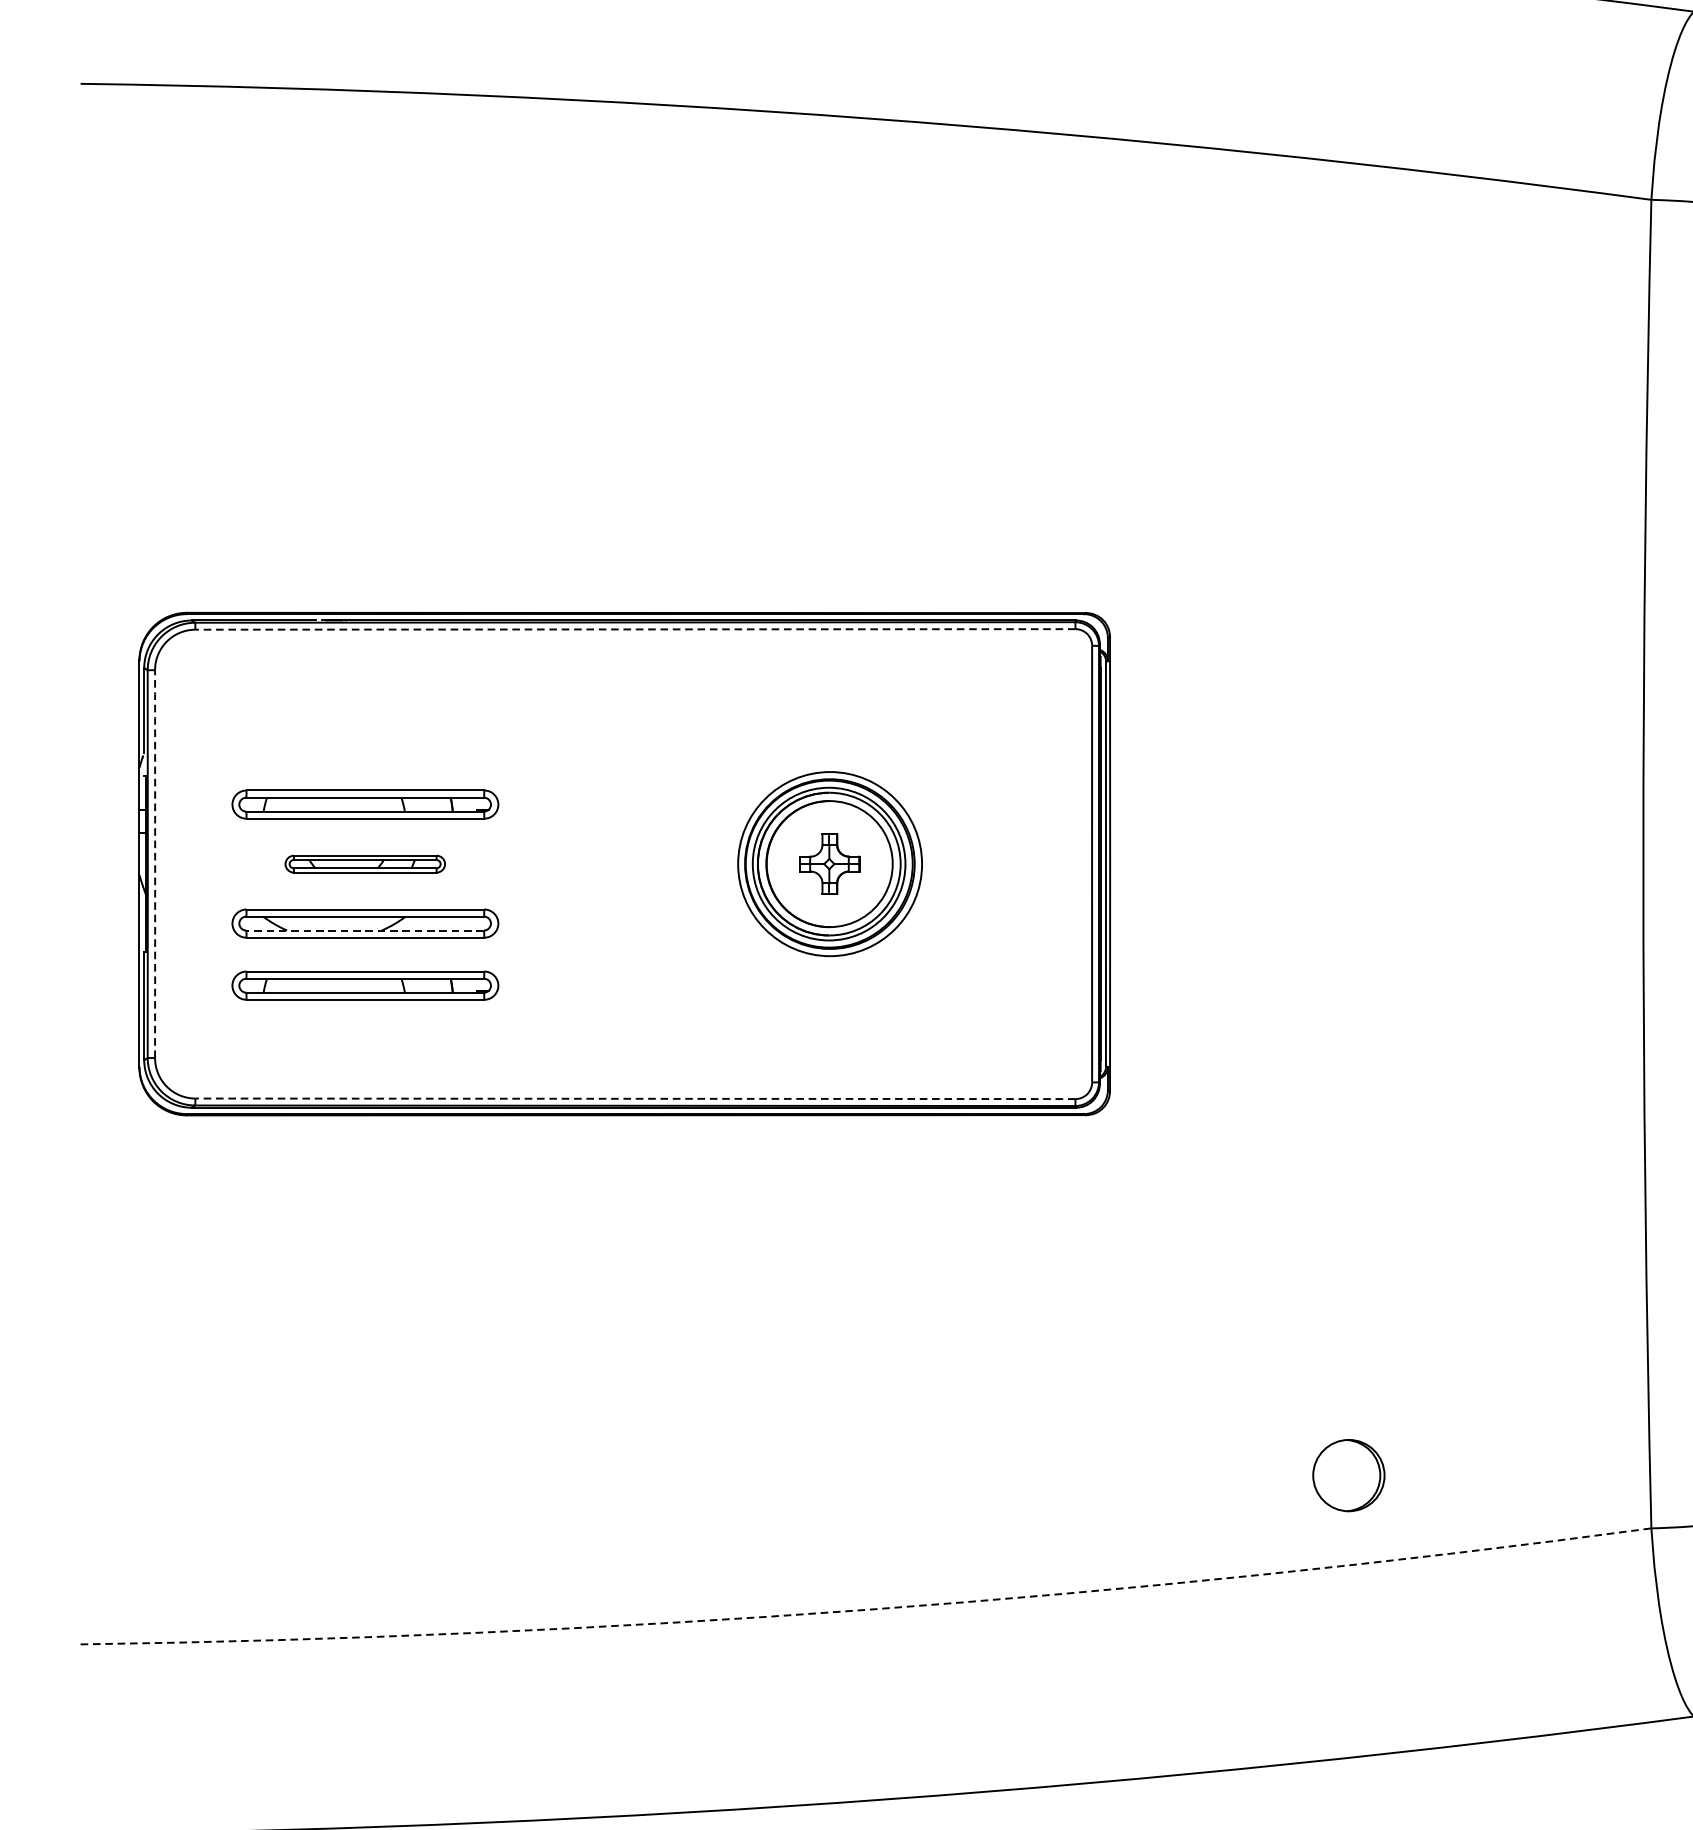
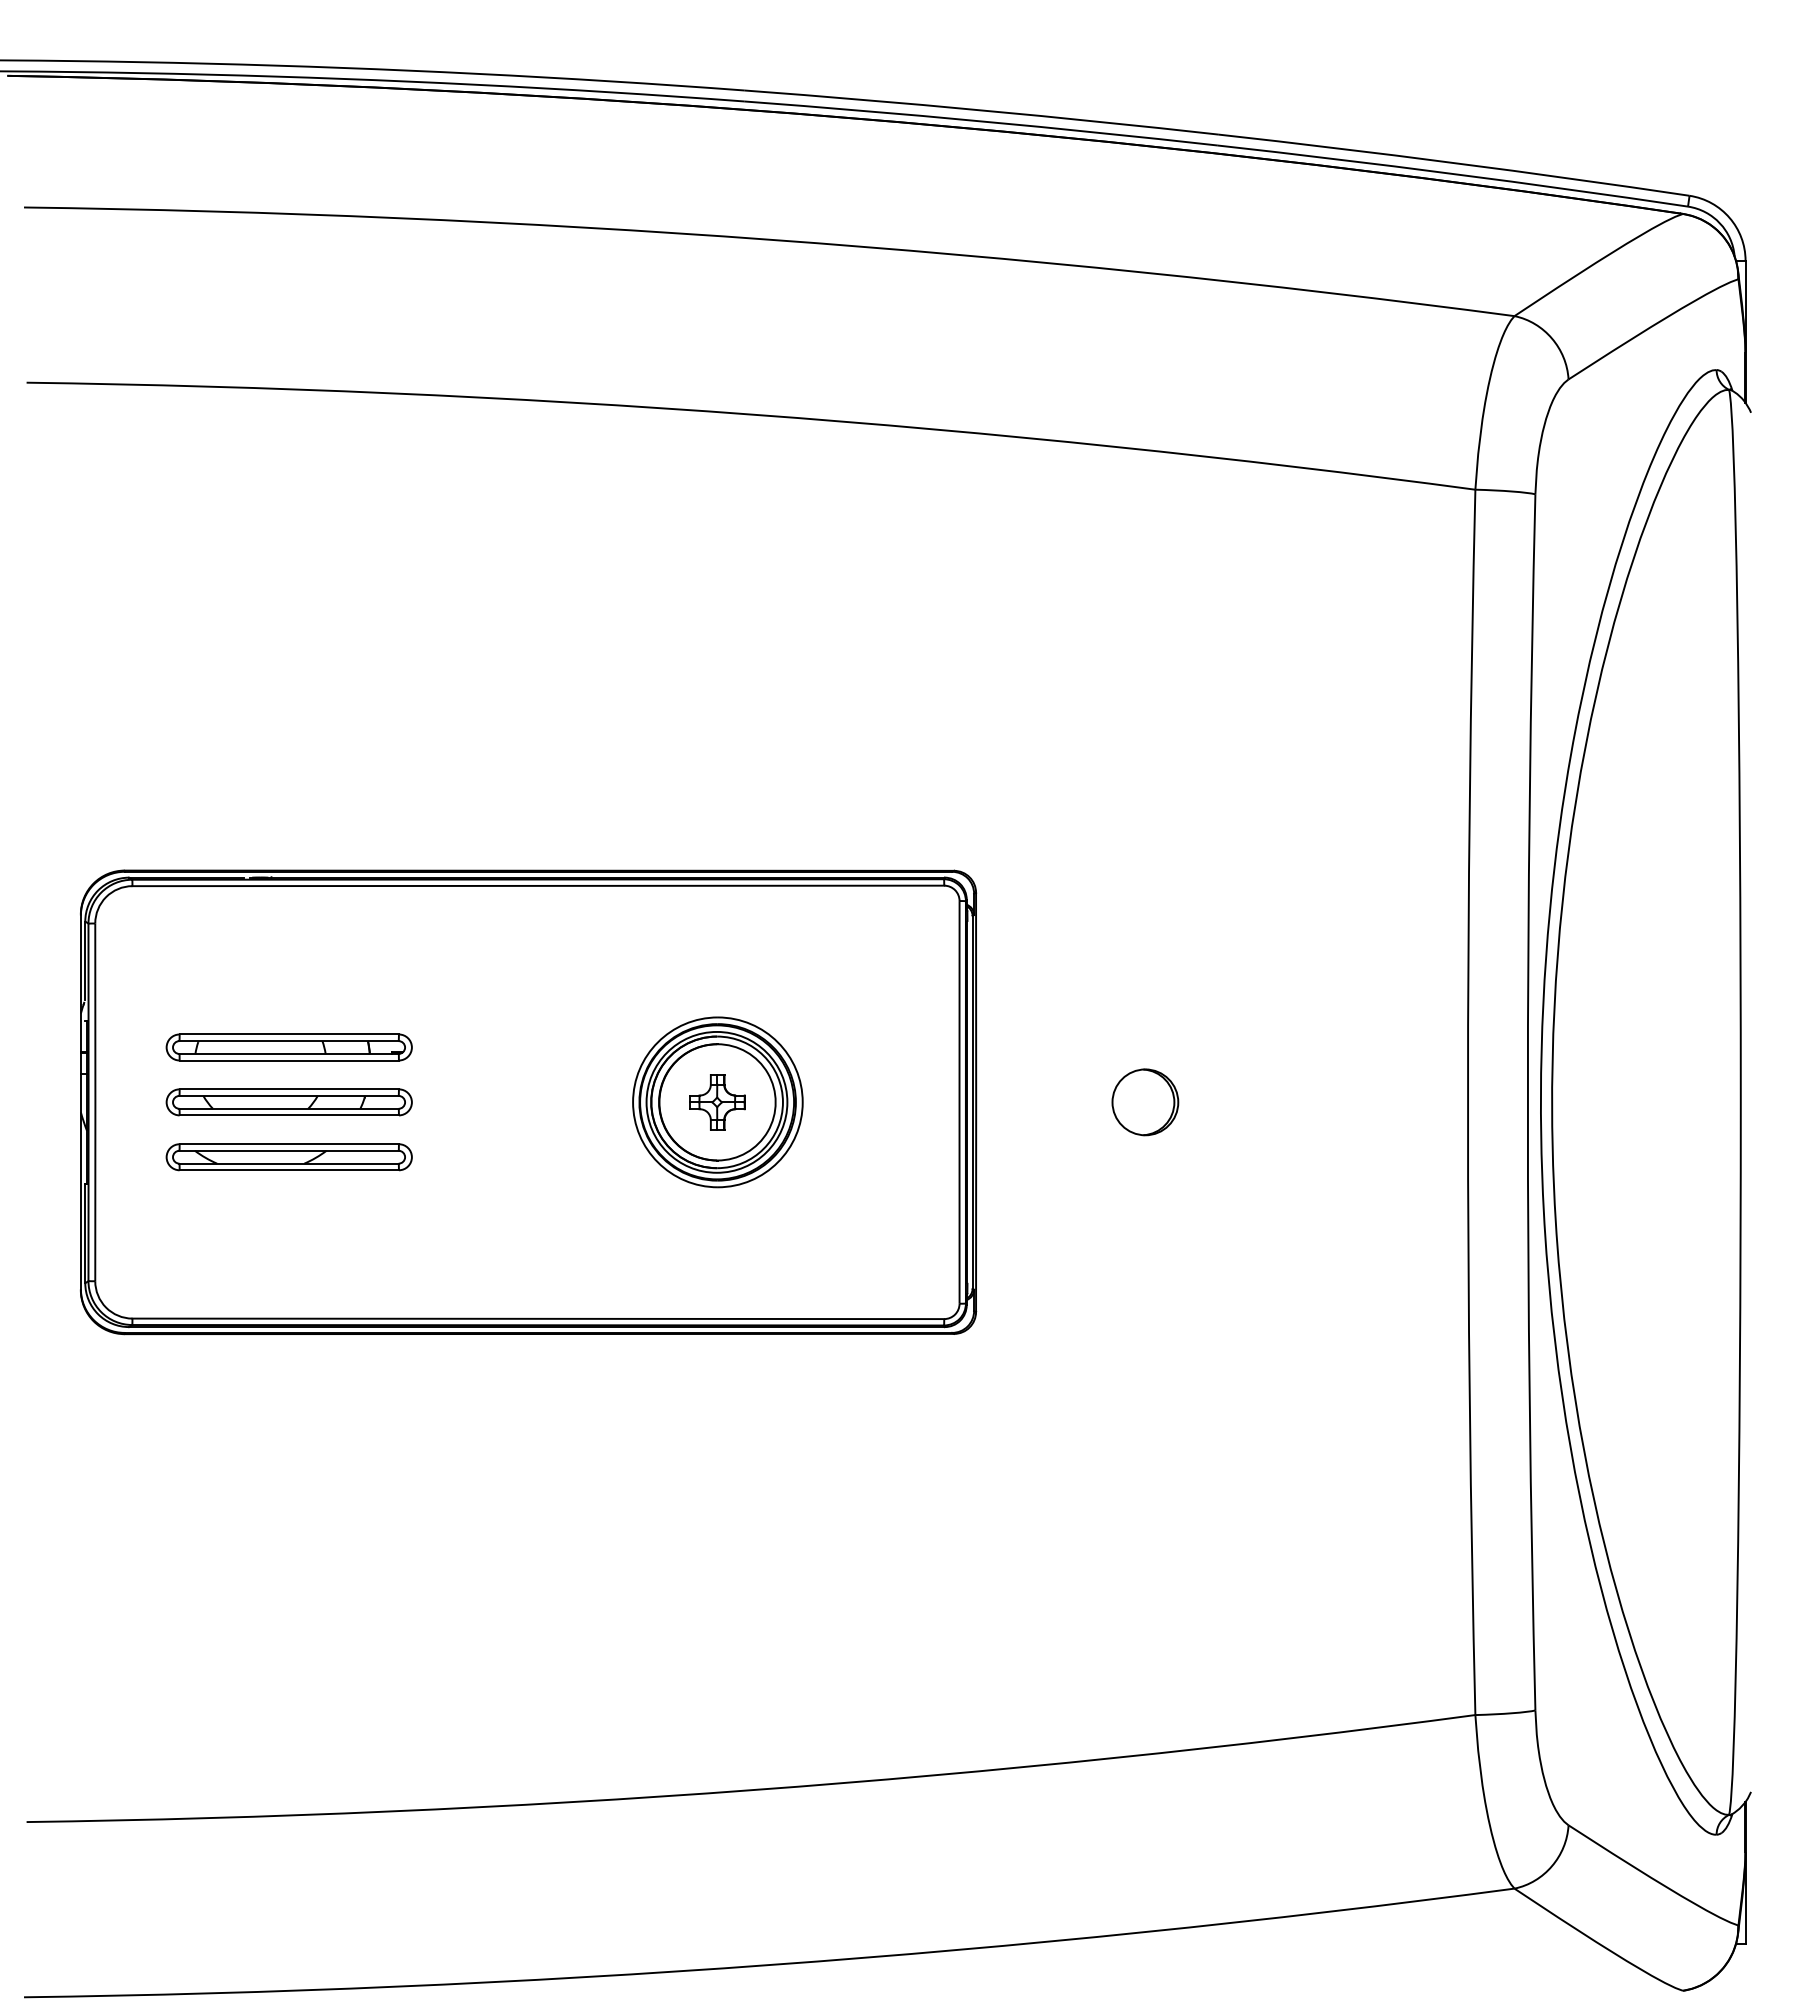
line: (635, 628) -> (538, 885), dashed -> solid
arc: (155, 864) -> (95, 1102), dashed -> solid
part: (364, 864) -> (288, 1102), size x1.67
line: (365, 930) -> (289, 1163), dashed -> solid
part: (364, 985) -> (288, 1214), removed
line: (635, 1098) -> (538, 1318), dashed -> solid
part: (1349, 1475) -> (1145, 1102), moved
arc: (867, 1610) -> (752, 1790), dashed -> solid

